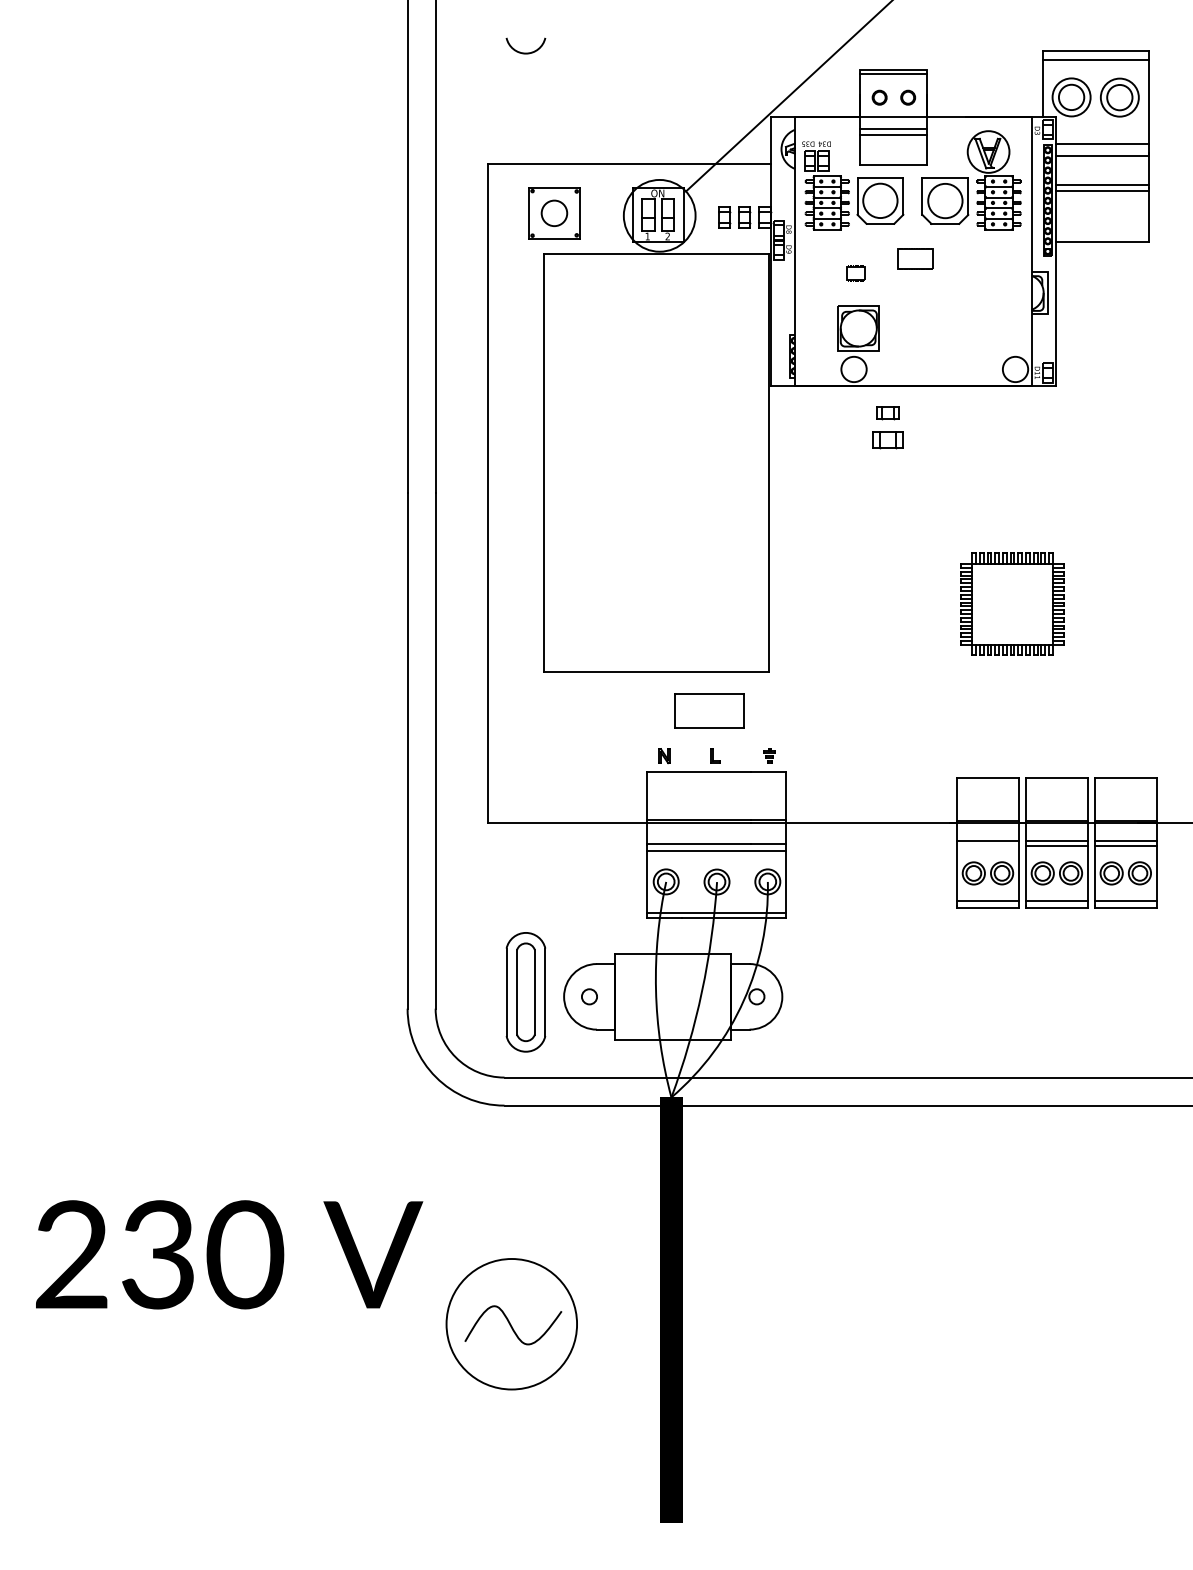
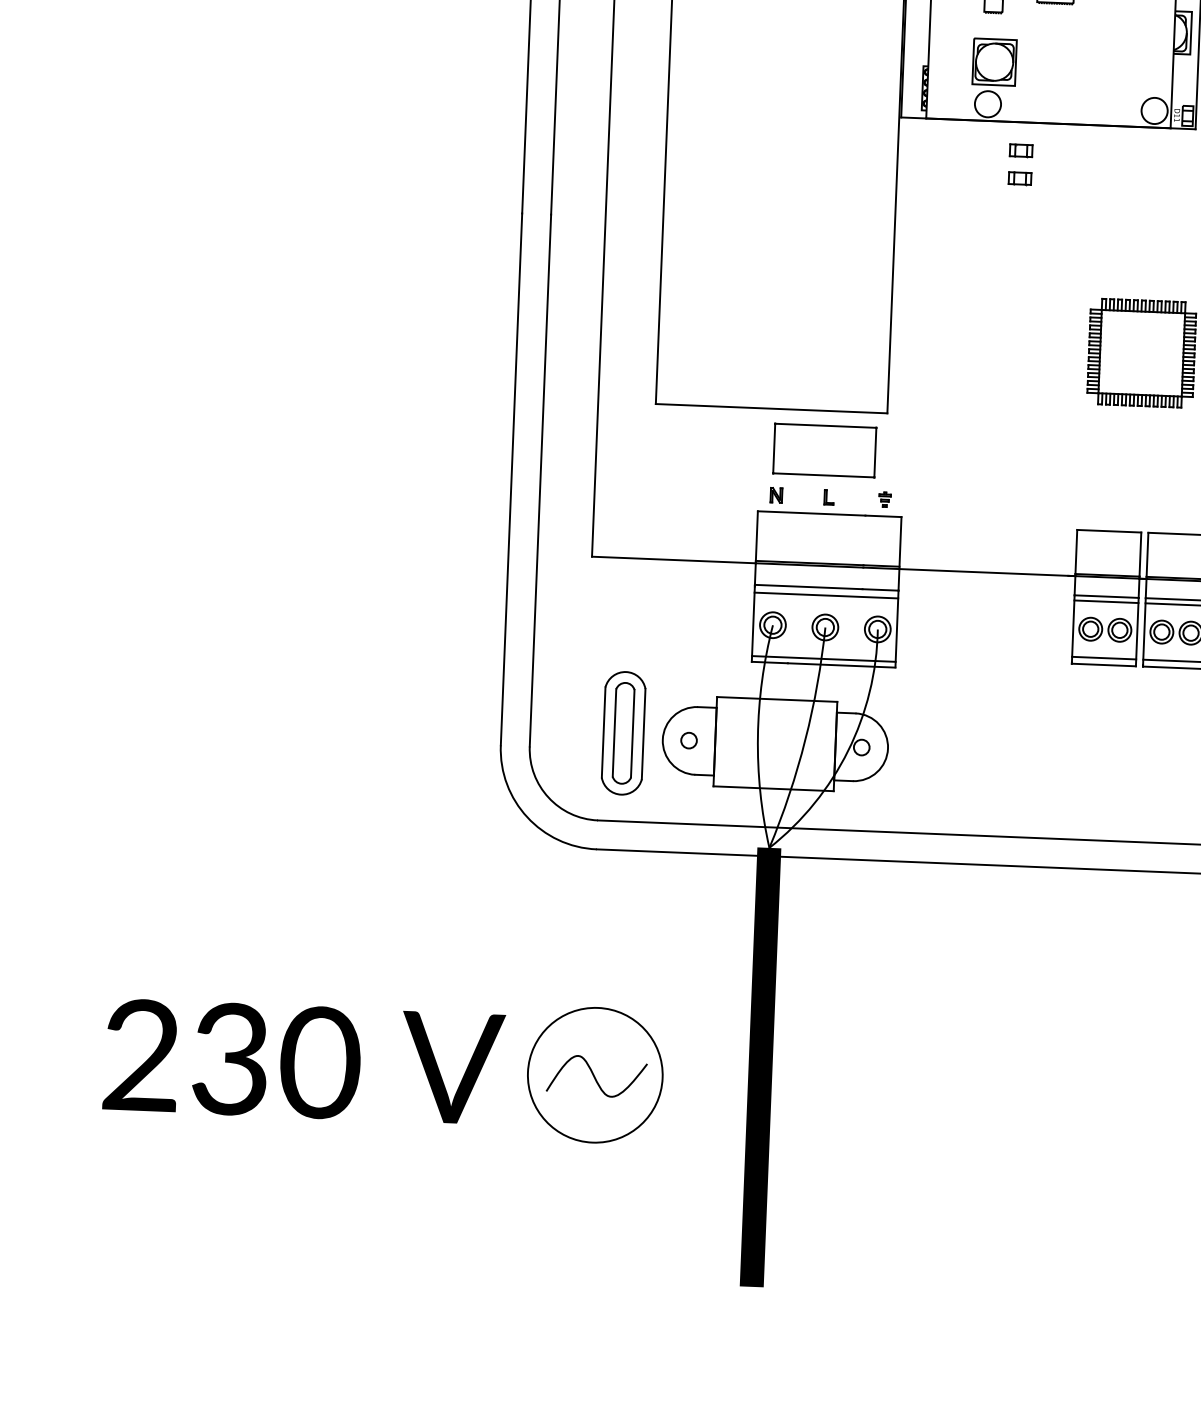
part: (887, 440) -> (1019, 178), size x0.71
part: (709, 710) -> (824, 450), size x1.43
line: (987, 846) -> (1105, 602), added
text: (229, 1254) -> (304, 1061), moved

